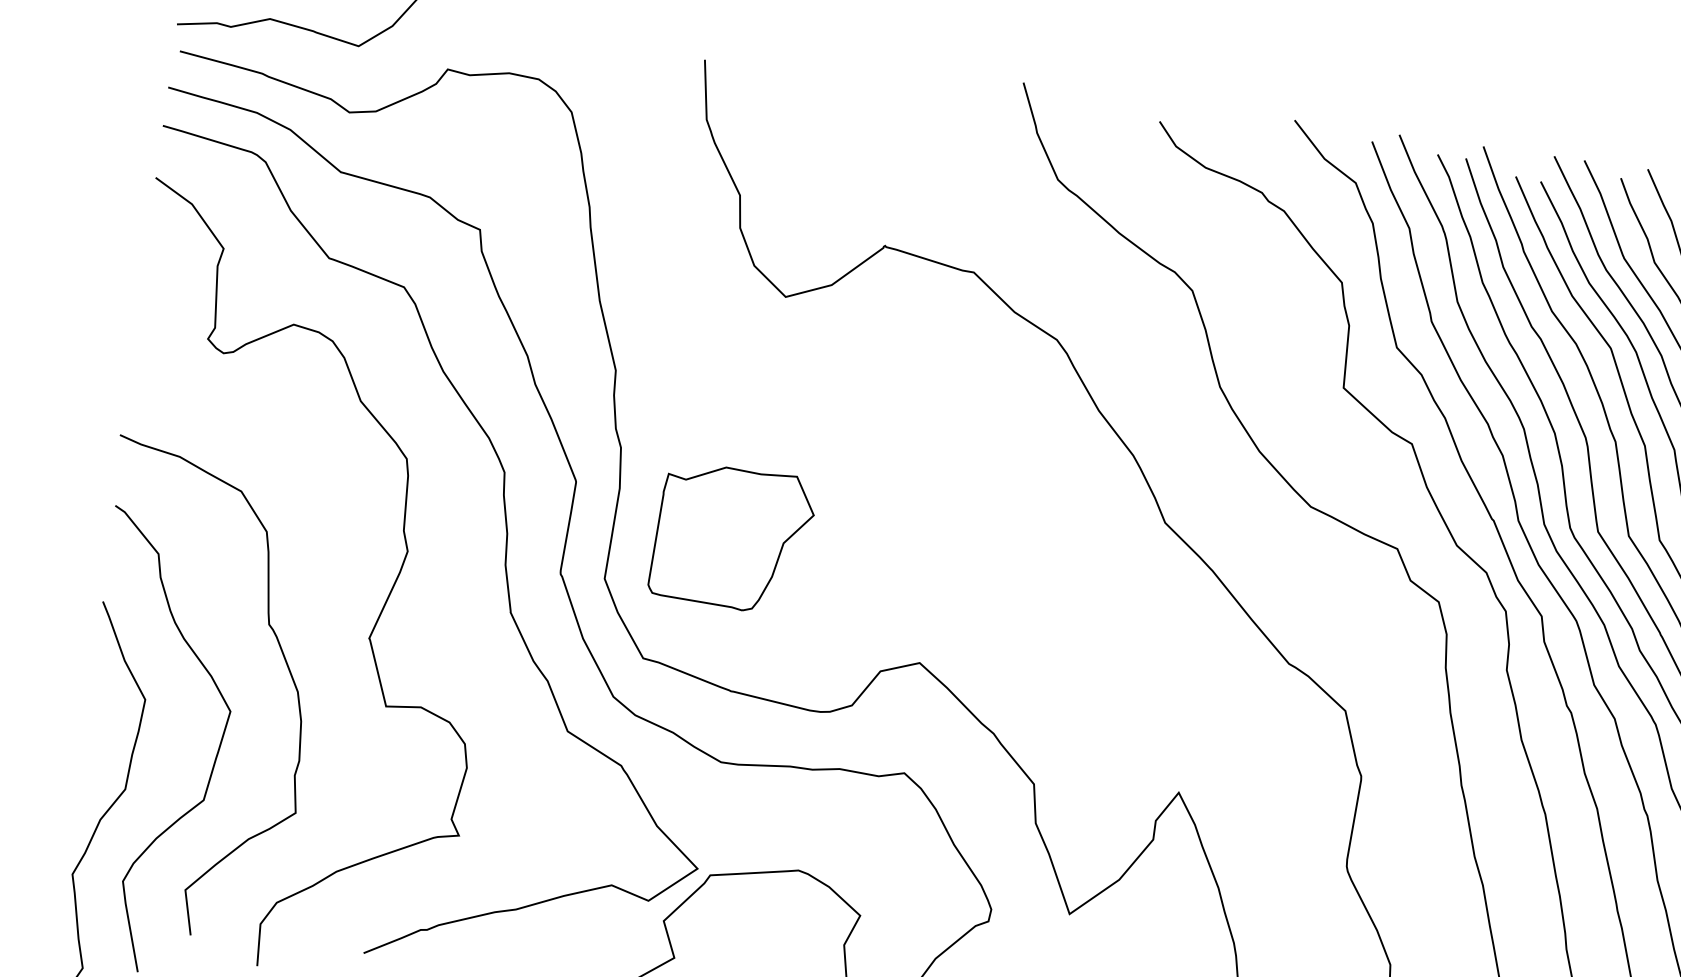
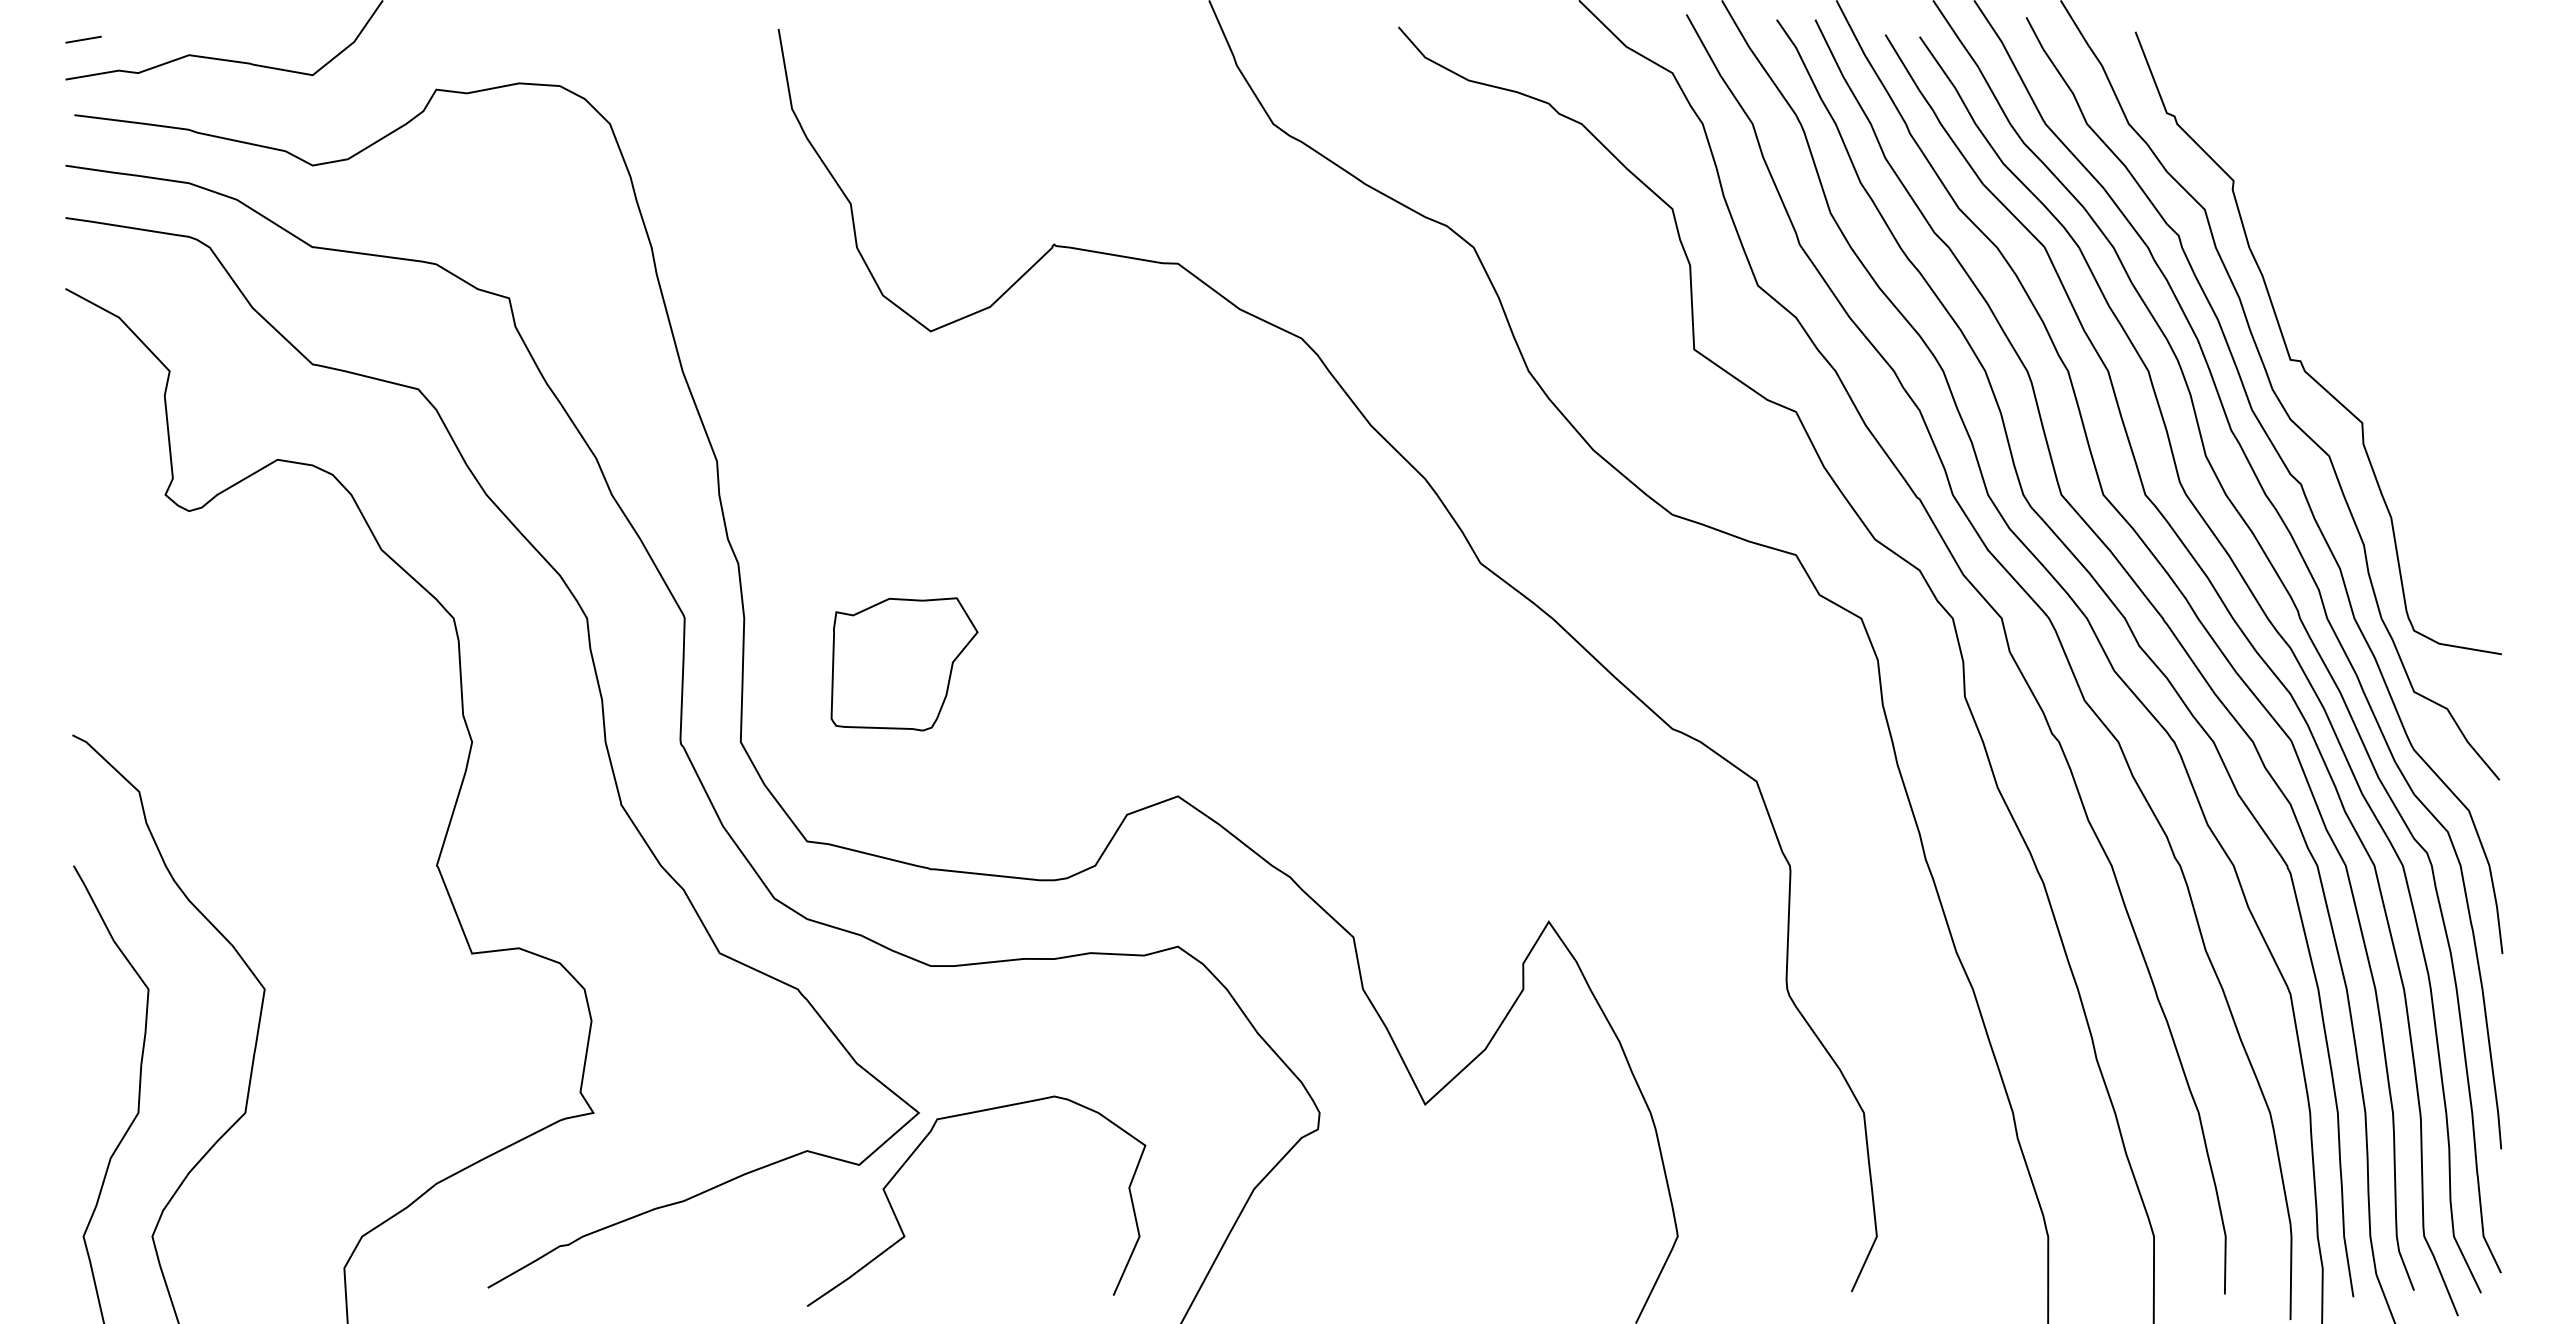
part: (732, 538) -> (904, 664), size x0.7
curve: (283, 658) -> (326, 908), removed

